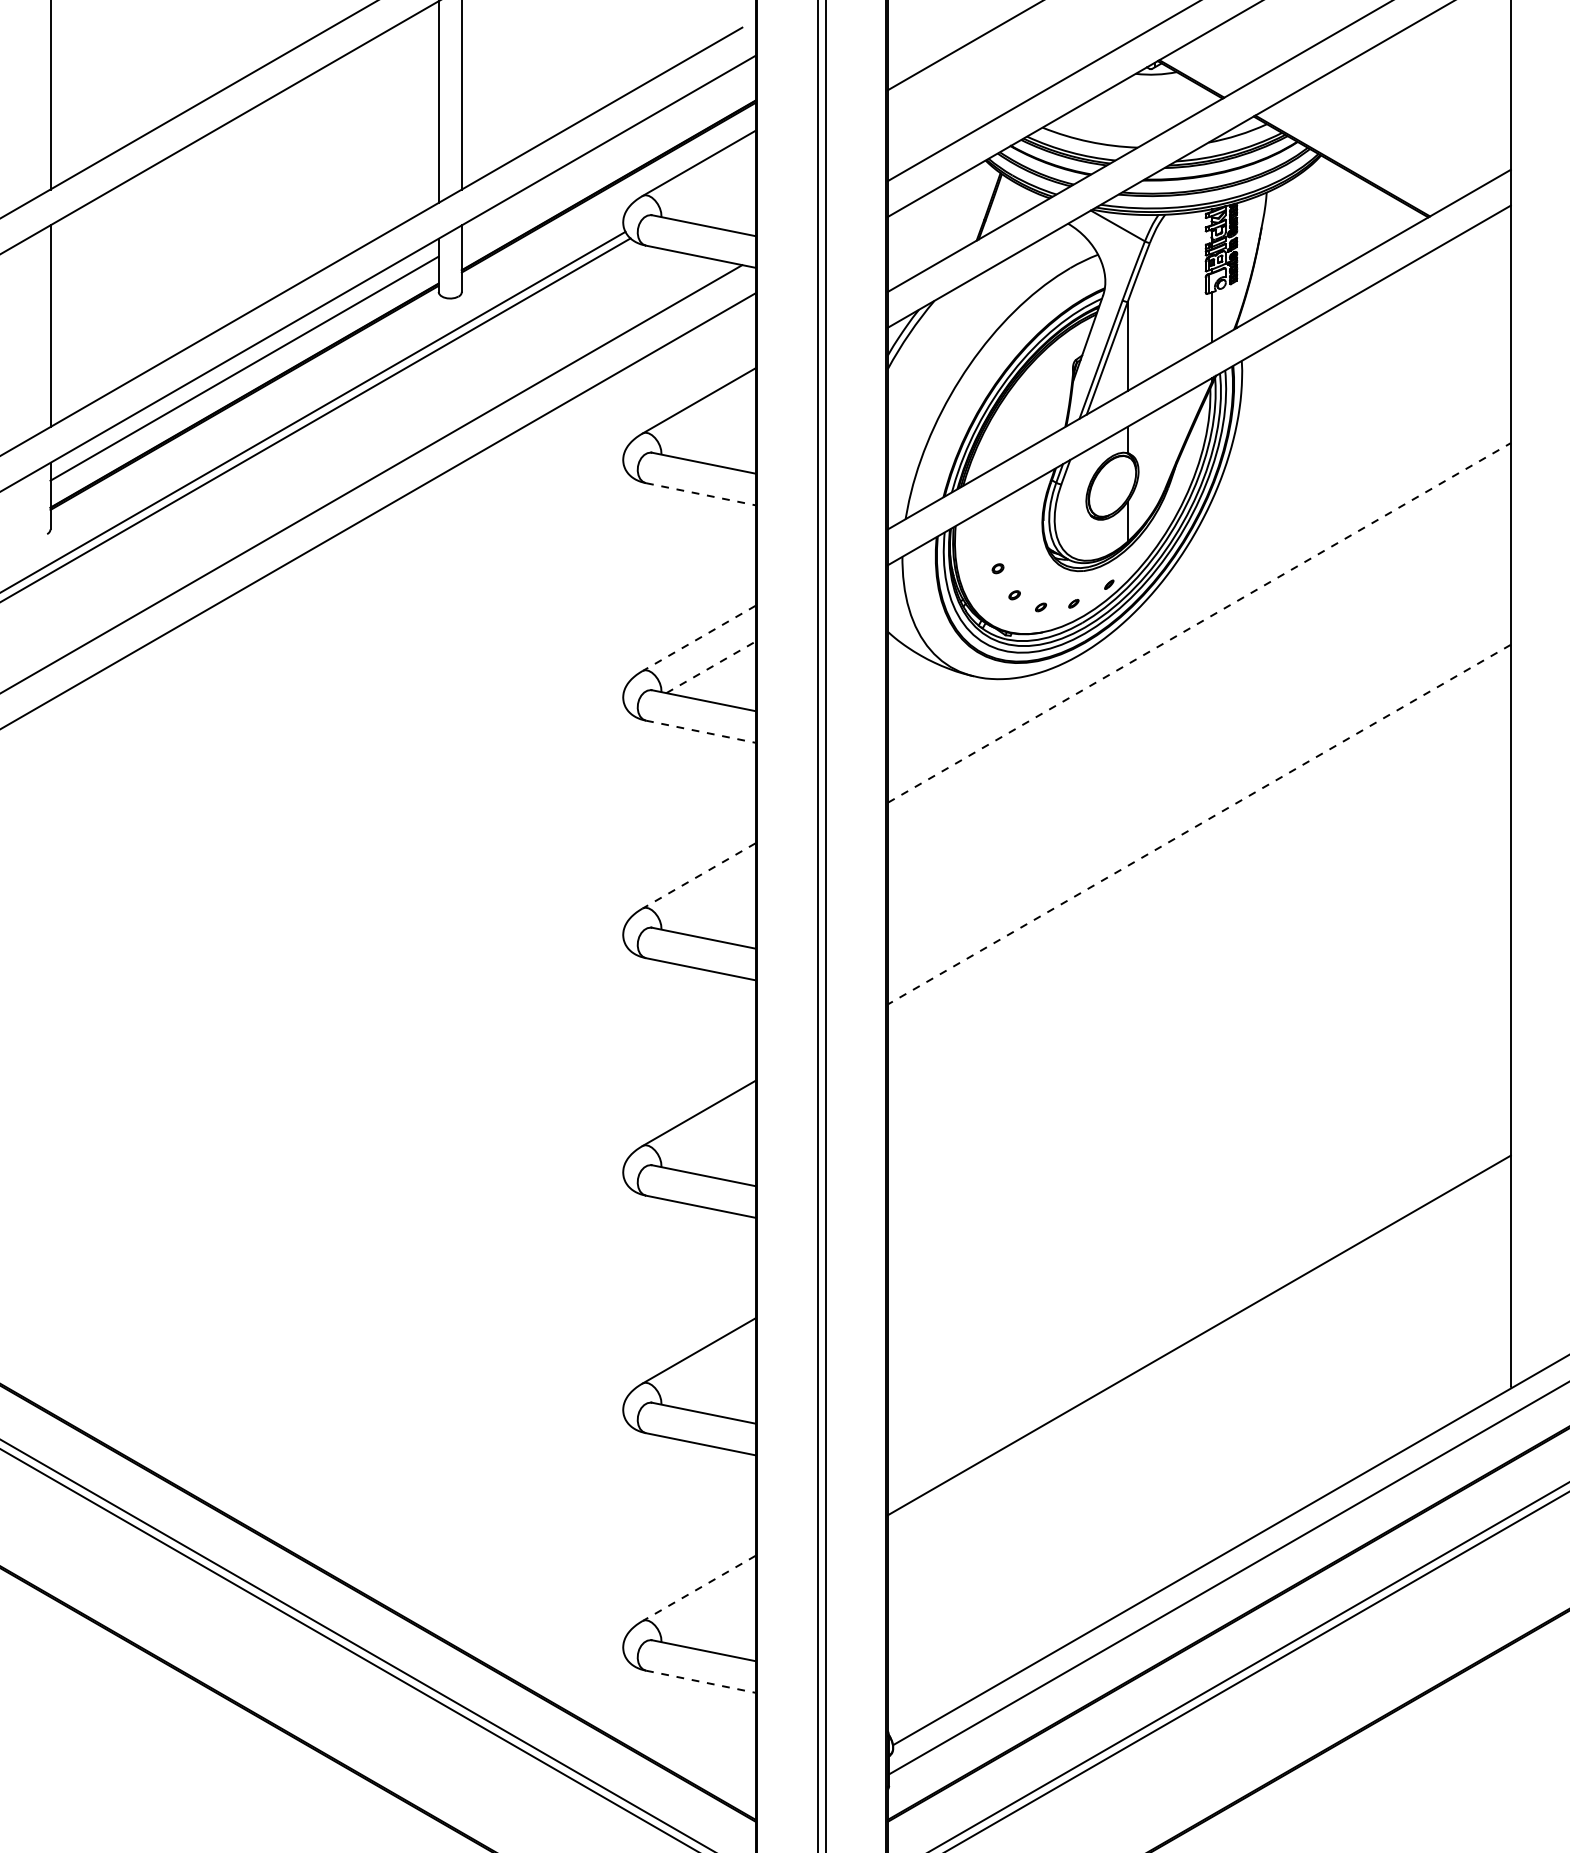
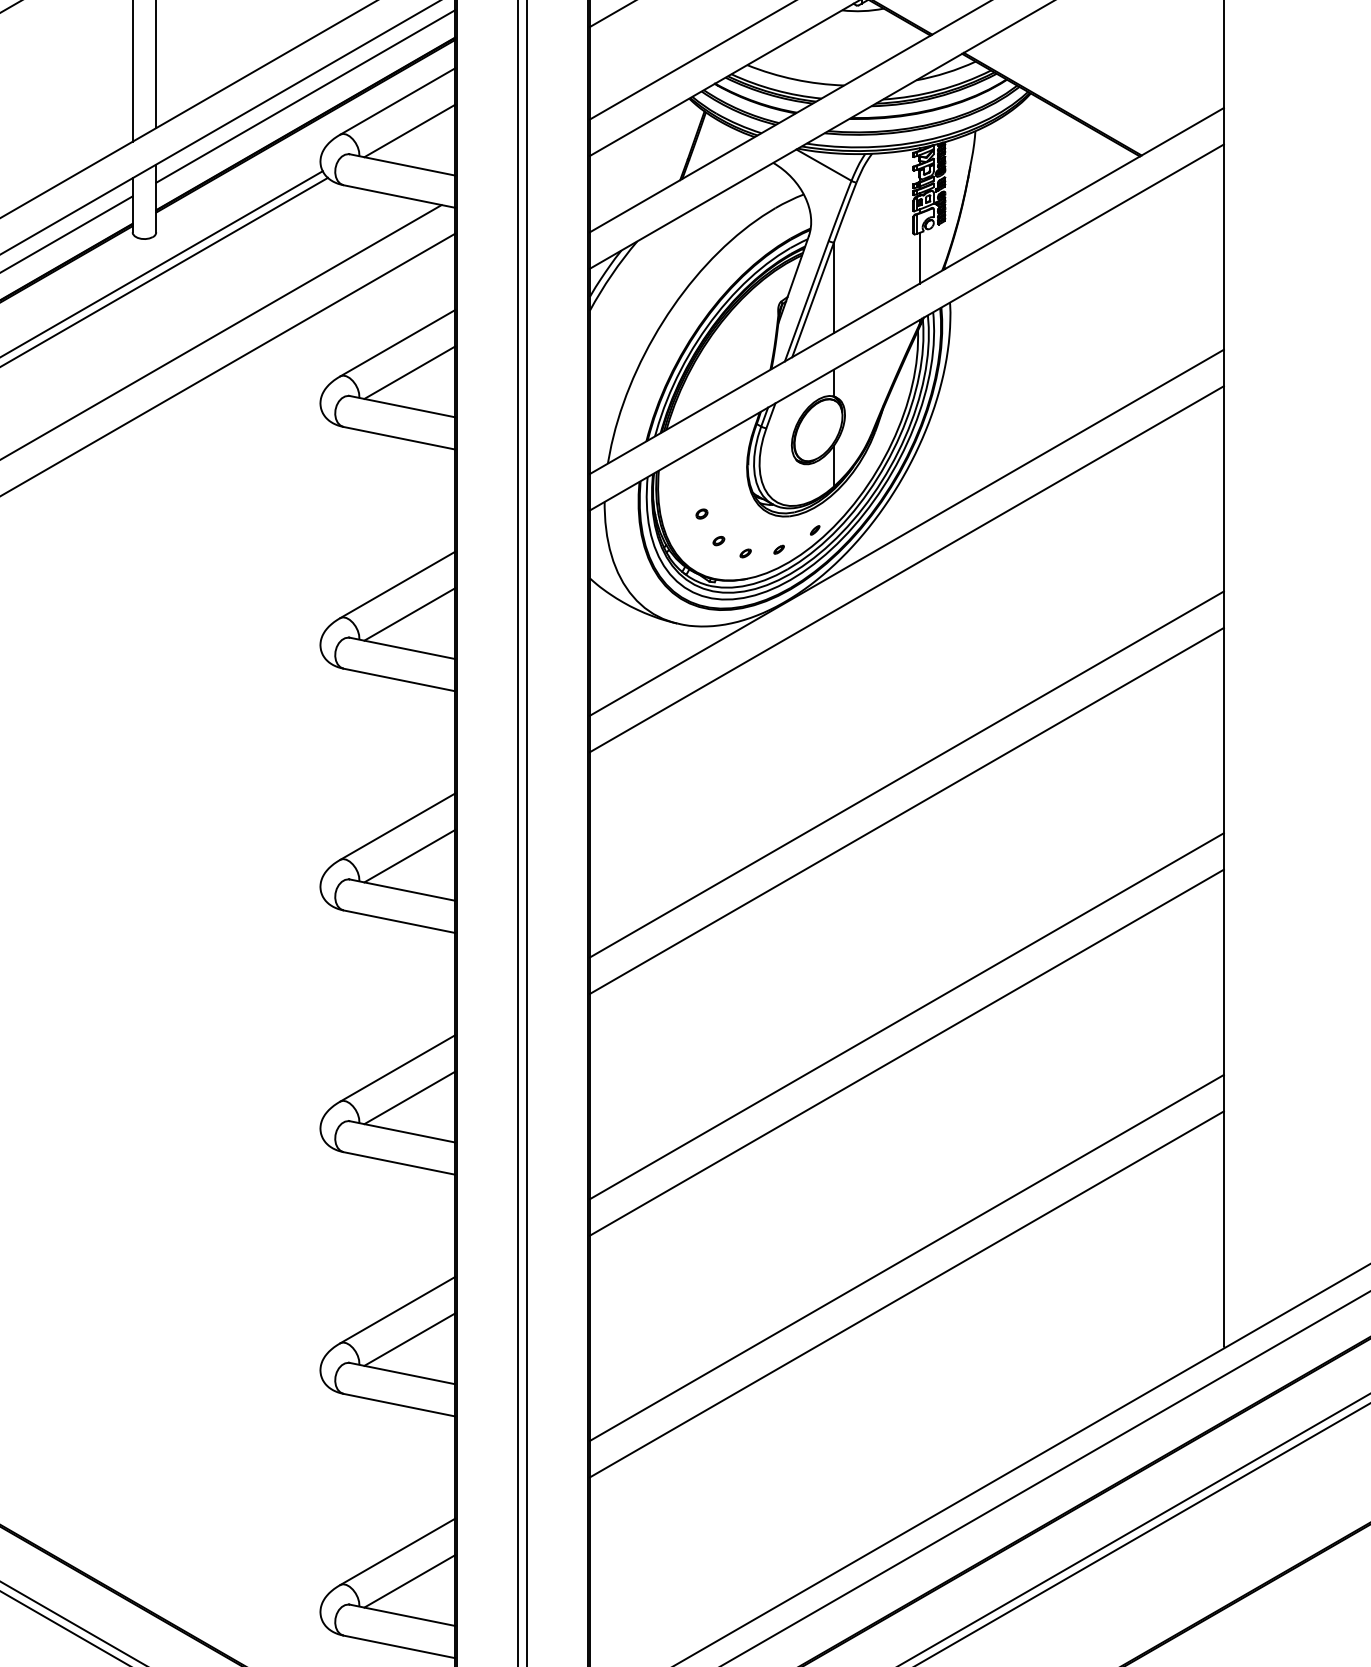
line: (608, 158) -> (305, 96), added
line: (710, 192) -> (409, 131), added
line: (710, 429) -> (409, 372), added
line: (700, 494) -> (399, 438), dashed -> solid
line: (1198, 586) -> (905, 532), added
line: (1199, 622) -> (907, 568), dashed -> solid
line: (698, 638) -> (397, 585), dashed -> solid
line: (711, 667) -> (410, 614), dashed -> solid
line: (700, 731) -> (399, 679), dashed -> solid
line: (1199, 824) -> (907, 774), dashed -> solid
line: (1198, 860) -> (905, 811), added
line: (698, 876) -> (397, 827), dashed -> solid
line: (710, 904) -> (409, 855), added
line: (1198, 1061) -> (905, 1015), added
line: (1198, 1097) -> (905, 1052), added
line: (710, 1142) -> (409, 1098), added
line: (1198, 1299) -> (905, 1257), added
line: (710, 1379) -> (409, 1339), added
line: (698, 1588) -> (397, 1551), dashed -> solid
line: (710, 1617) -> (409, 1581), added
line: (700, 1681) -> (399, 1646), dashed -> solid

